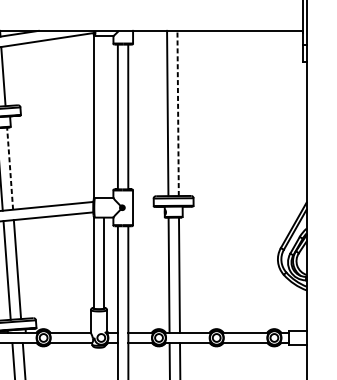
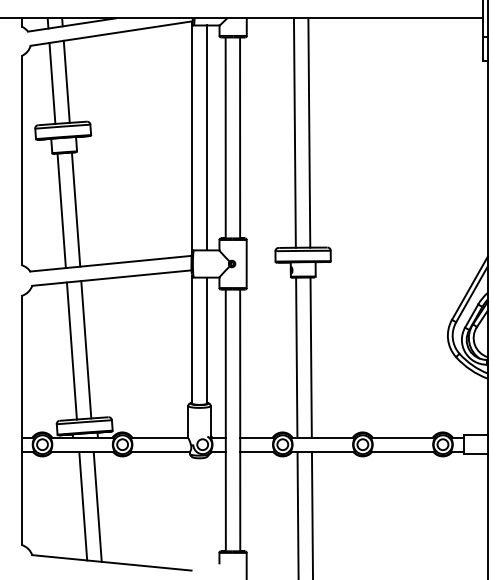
line: (178, 113) -> (309, 133), dashed -> solid
line: (104, 116) -> (206, 137), added
line: (10, 168) -> (76, 209), dashed -> solid

